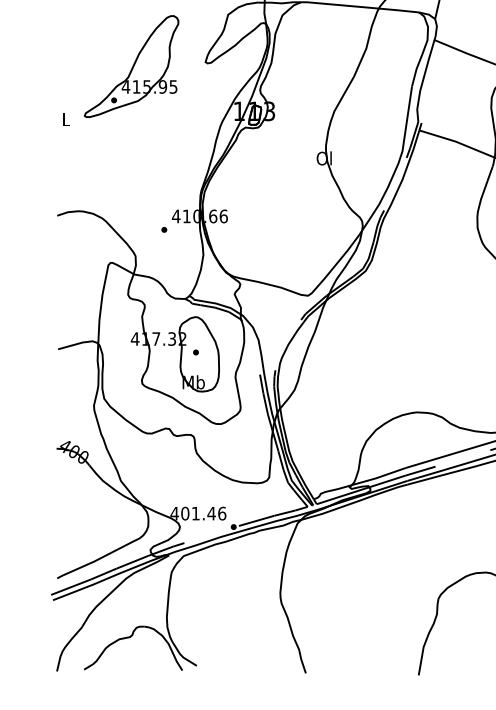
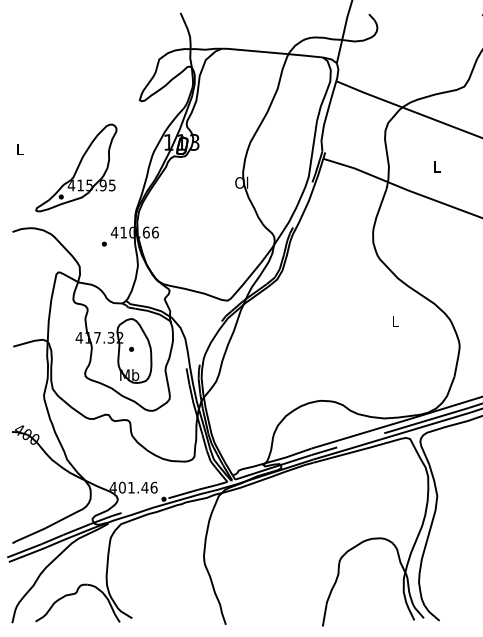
part: (131, 66) -> (76, 167), moved

